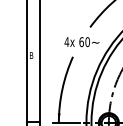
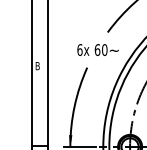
text: (66, 41) -> (79, 49), 4x -> 6x

